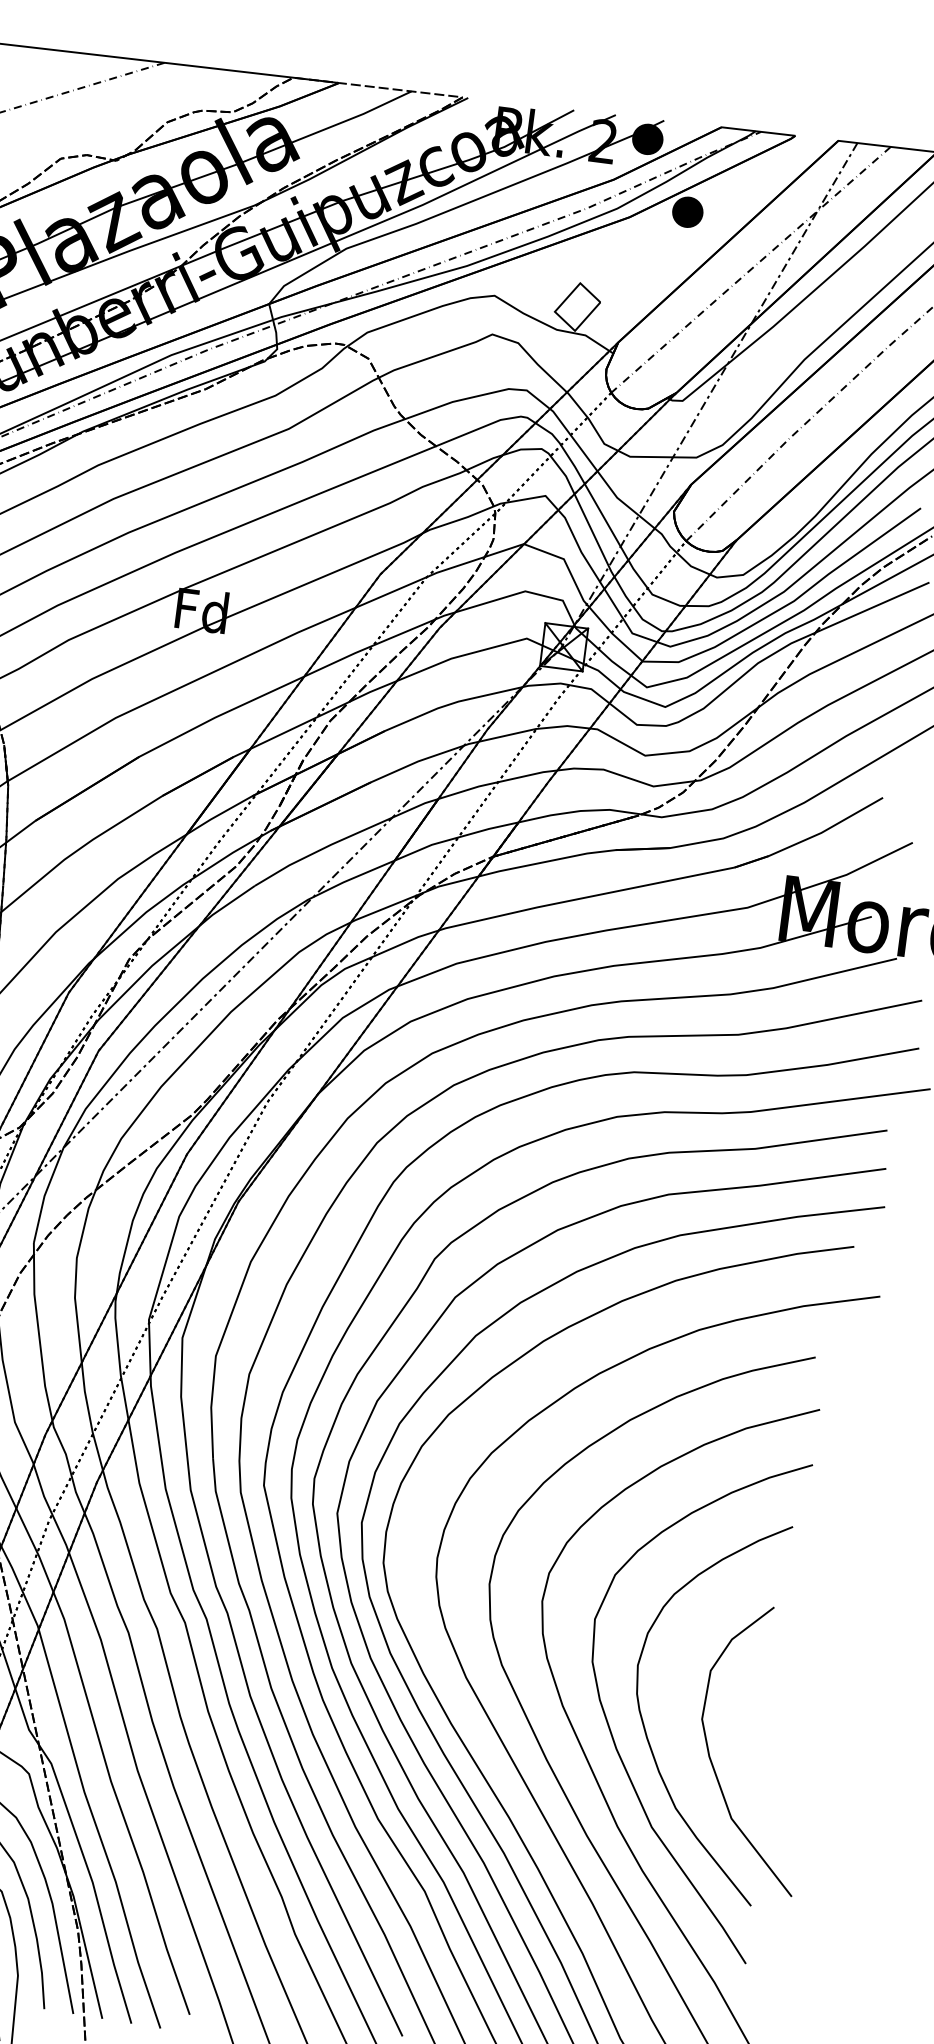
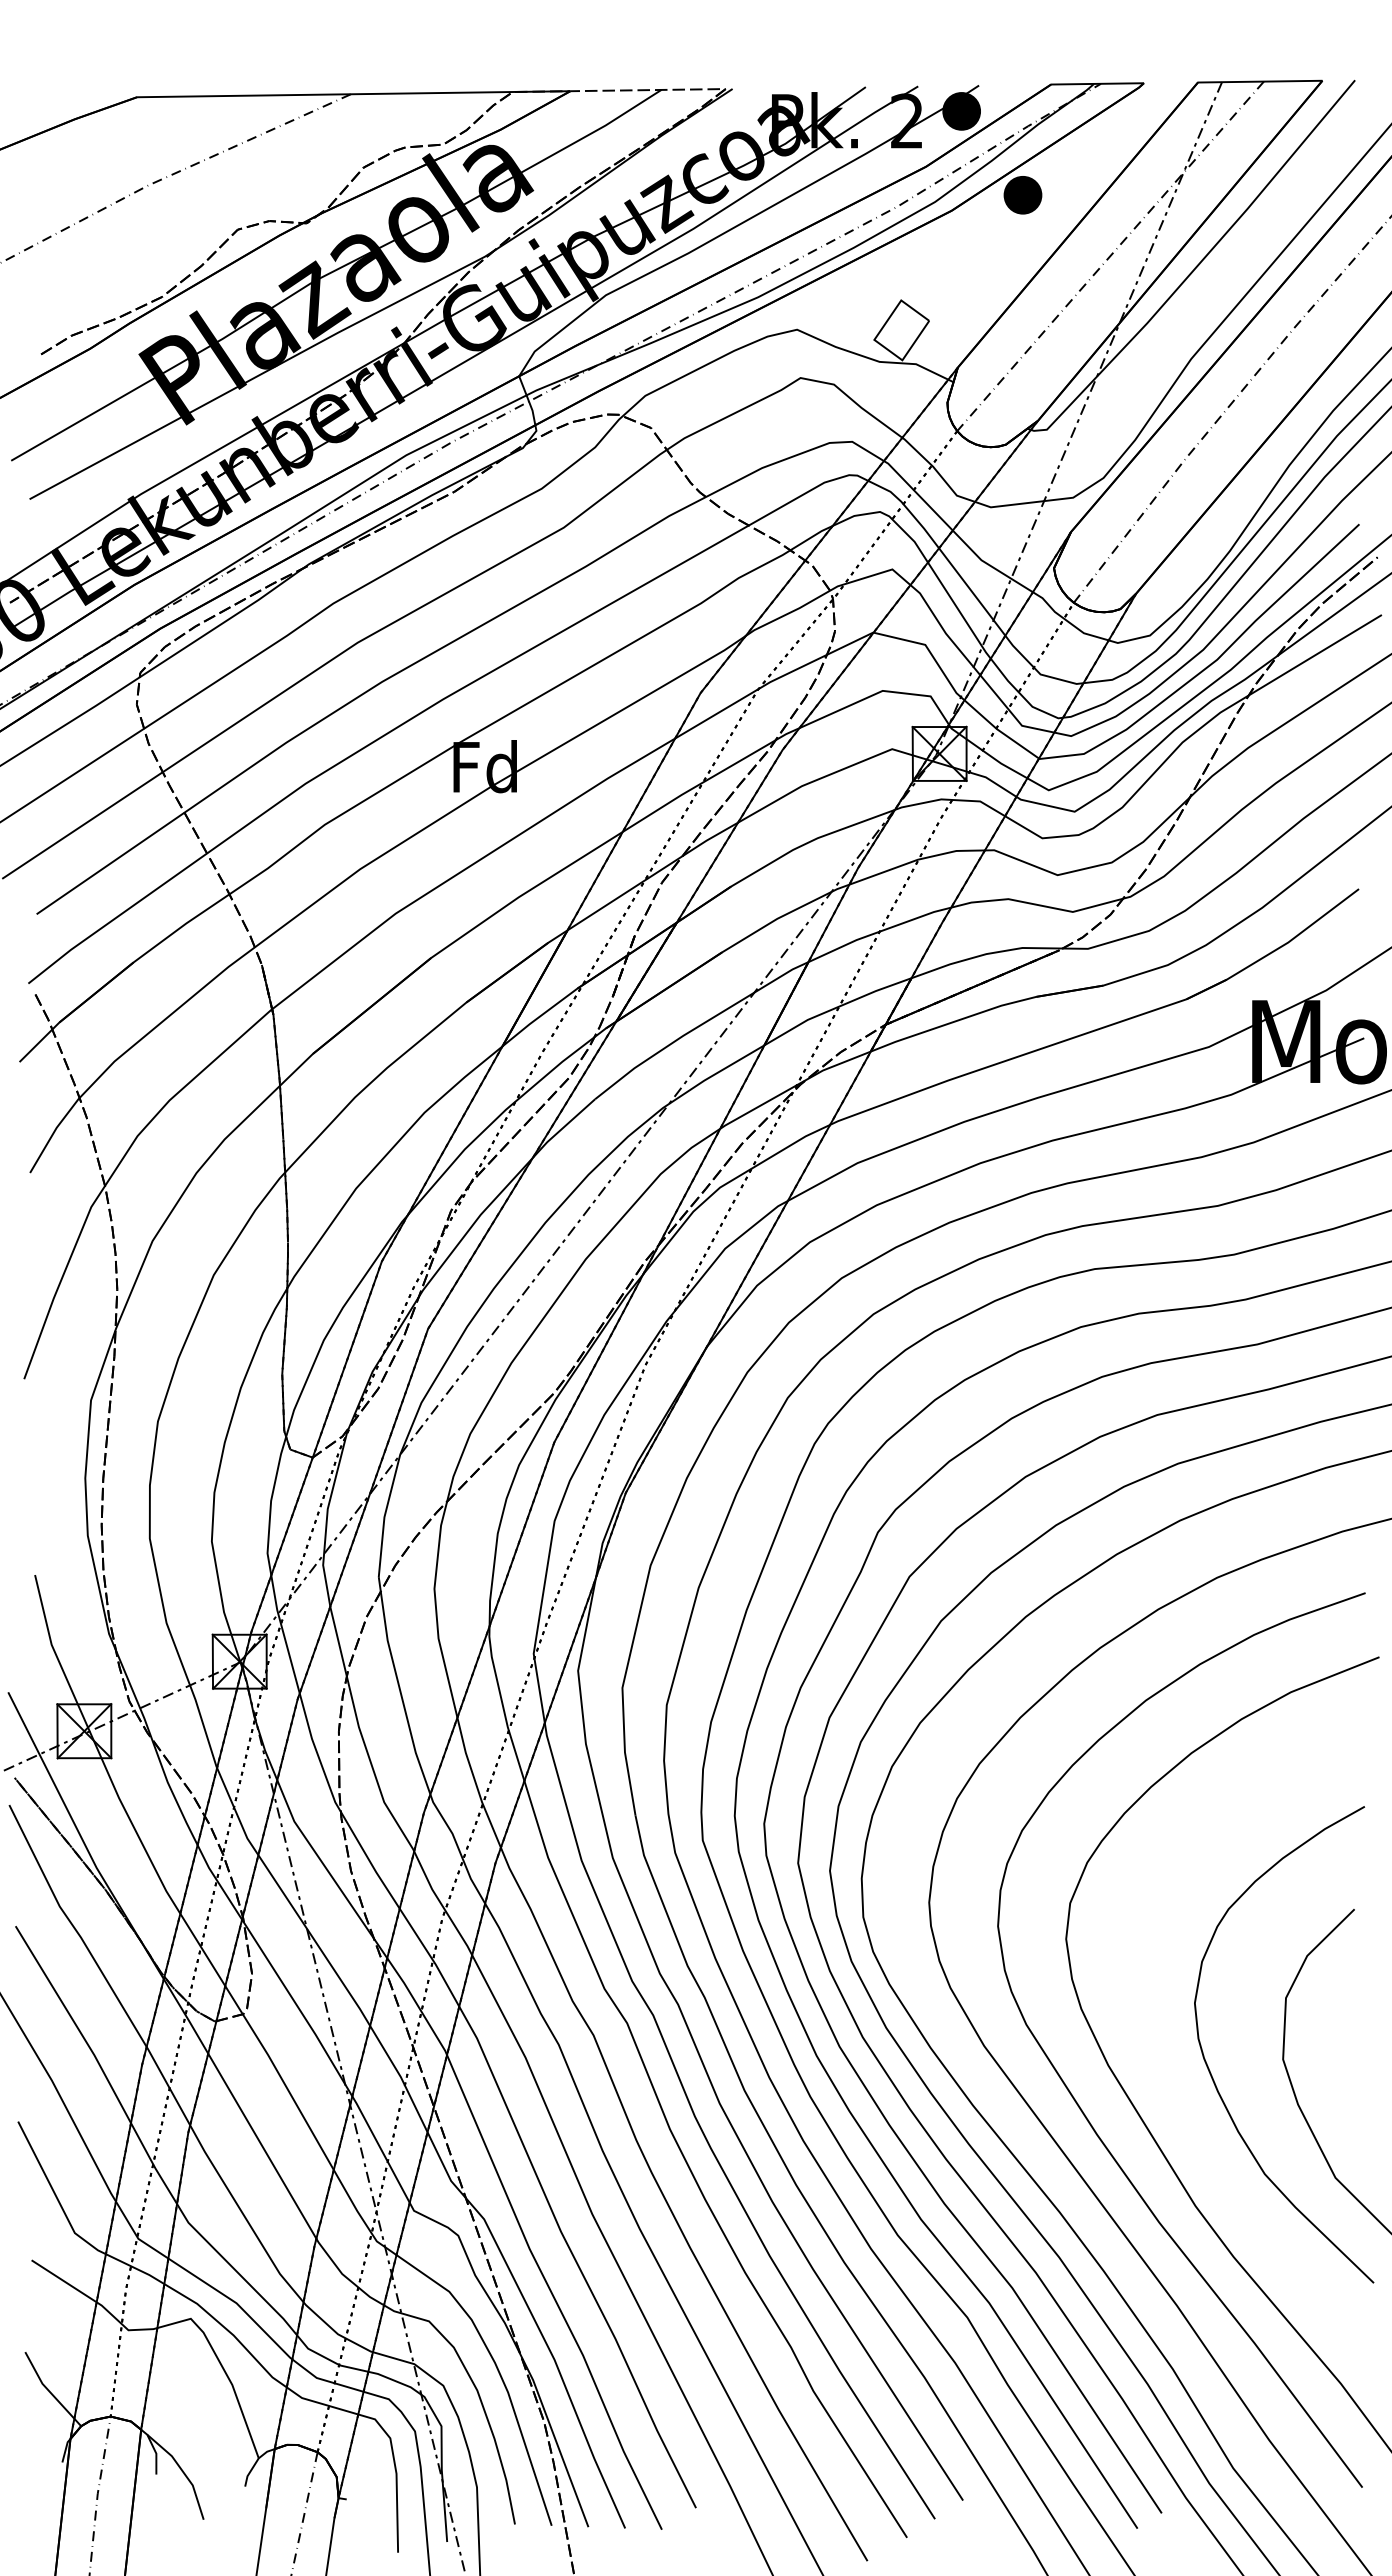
curve: (610, 1727) -> (1170, 2084), removed

